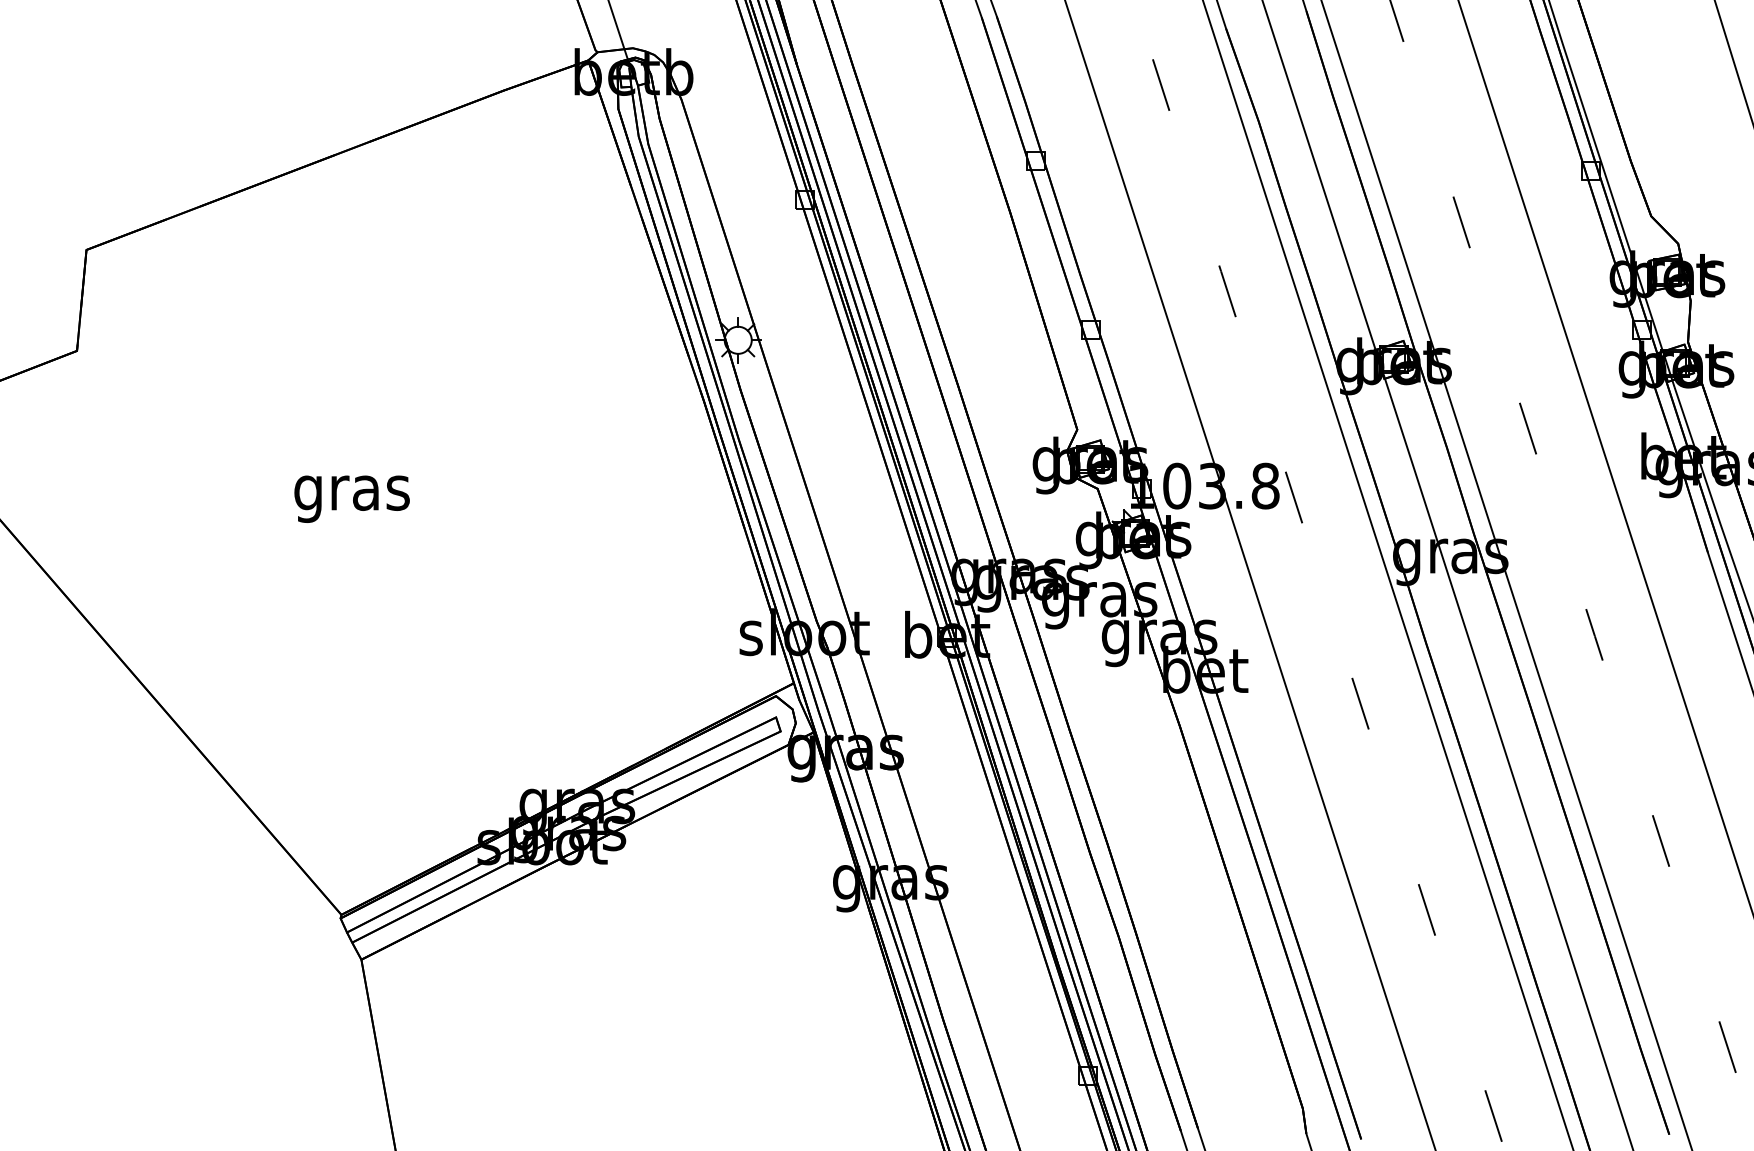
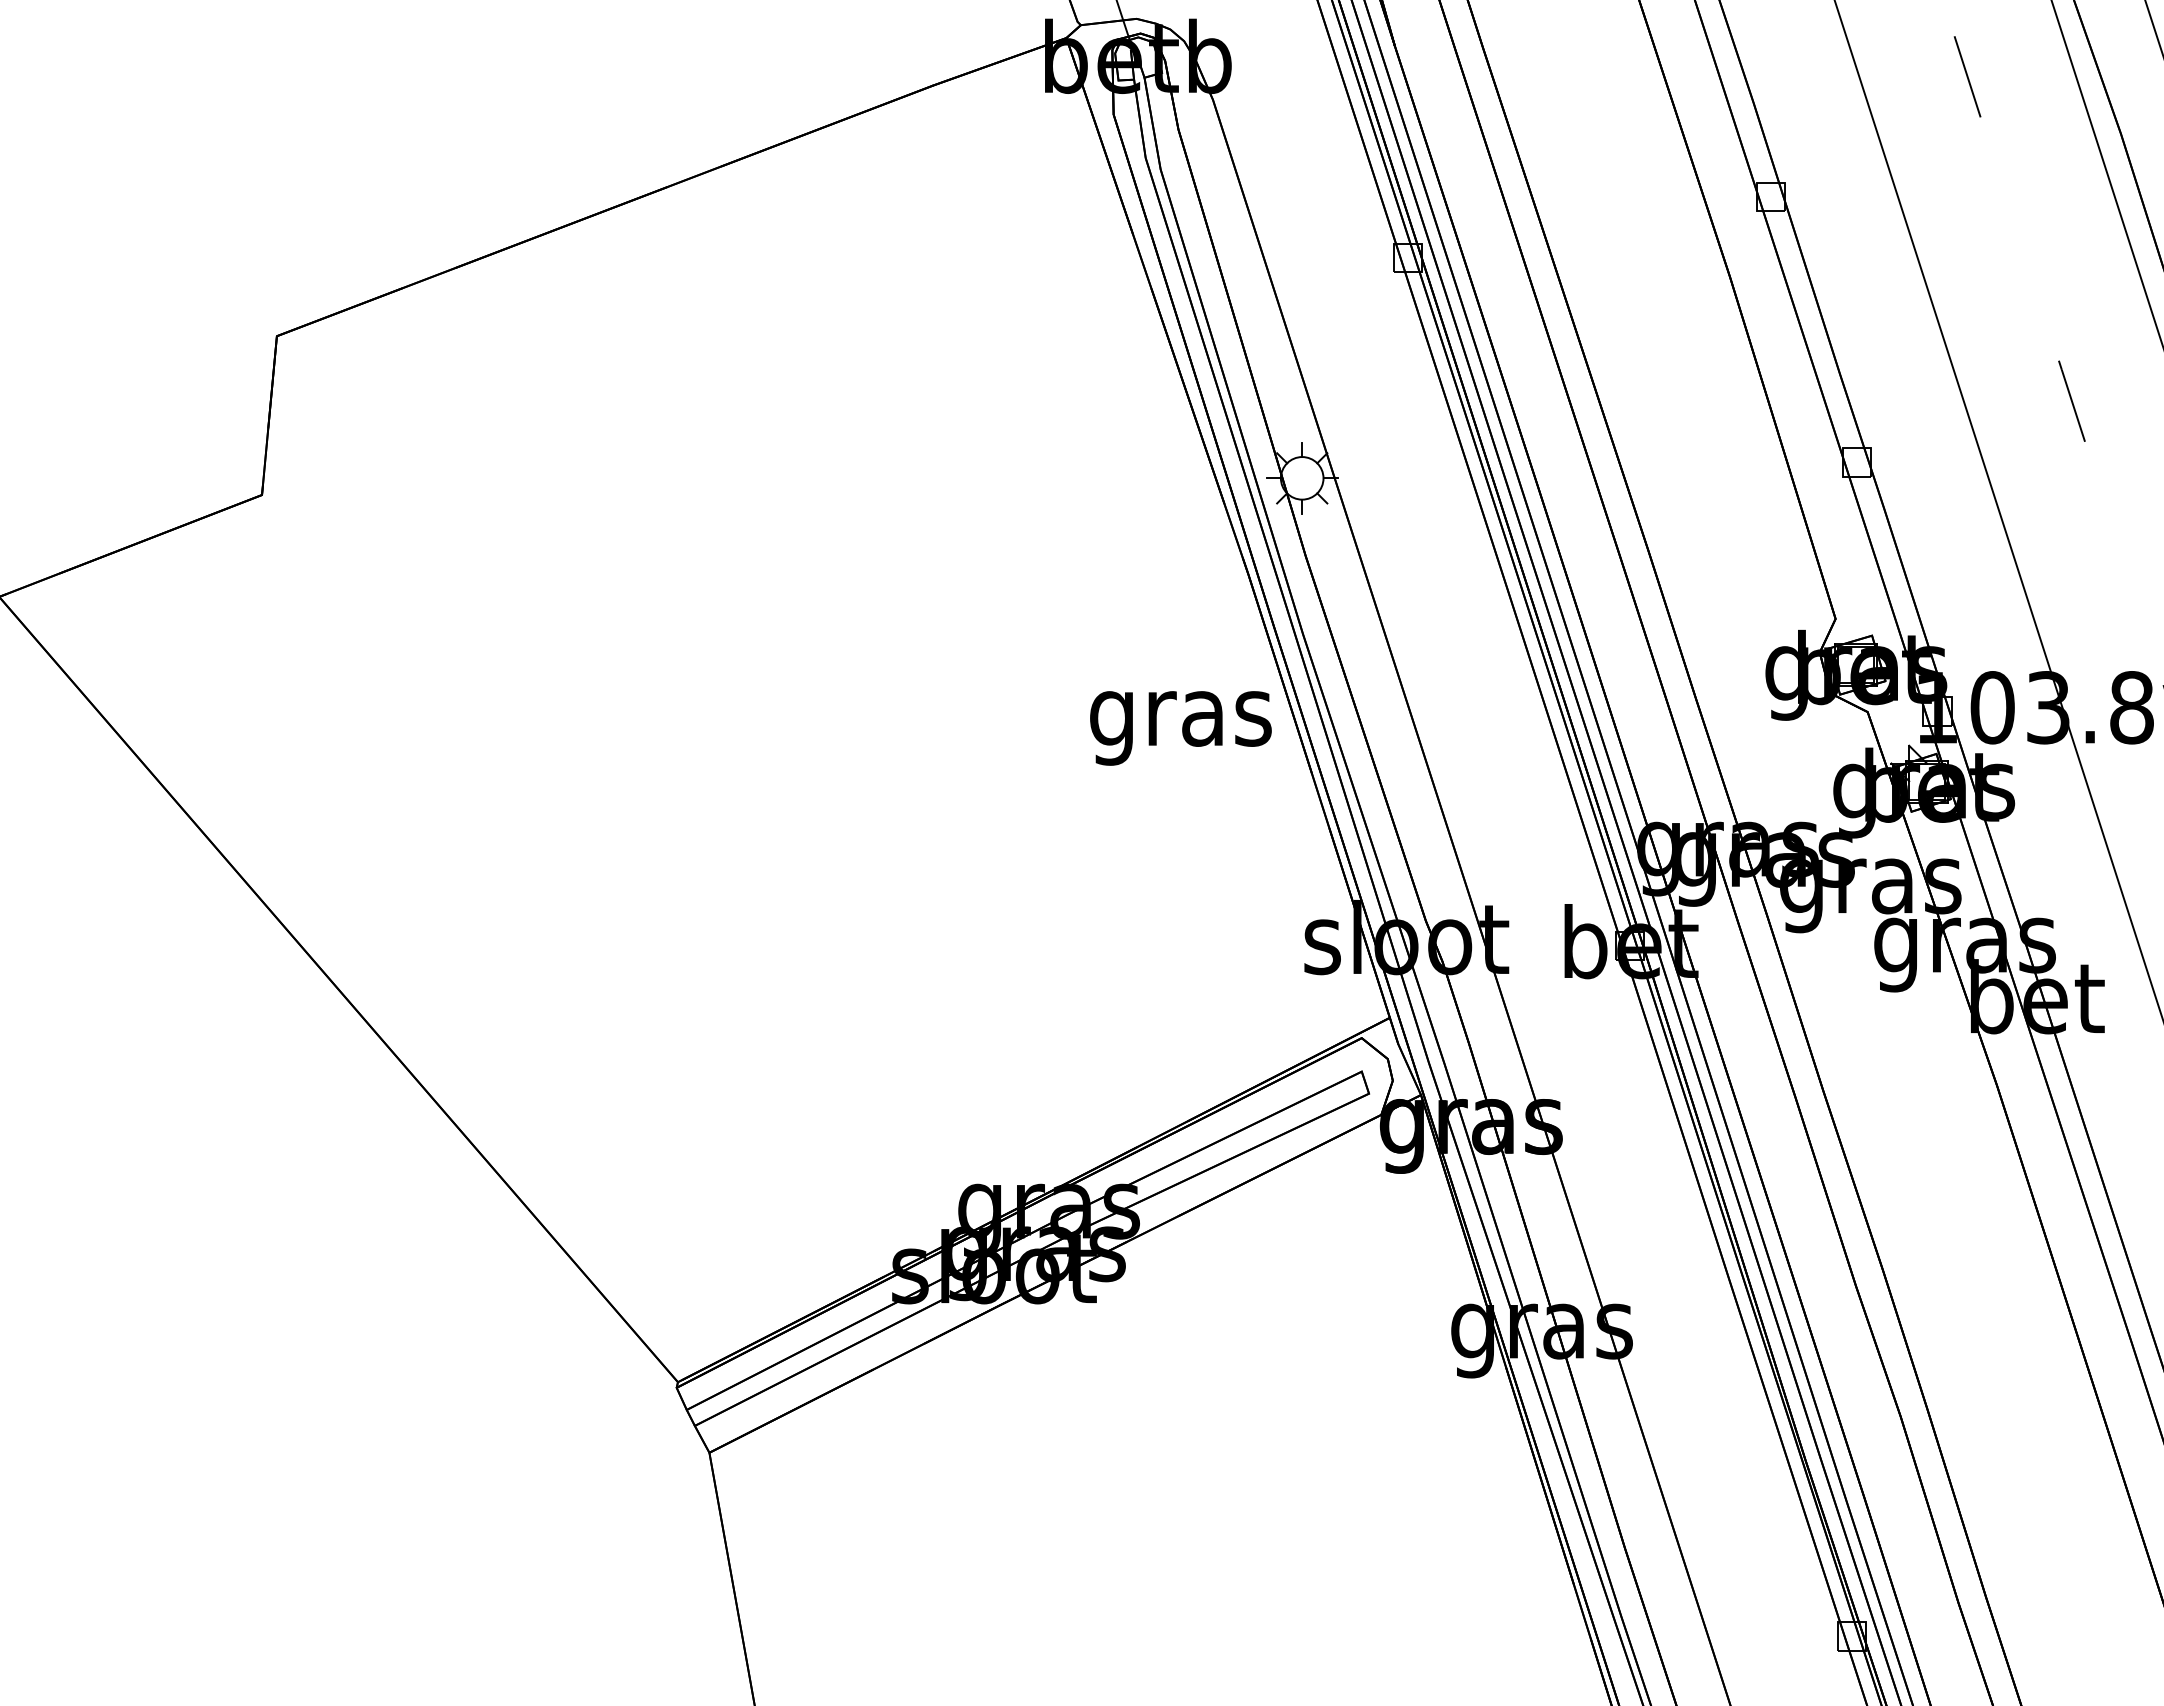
text: (351, 498) -> (1179, 727), moved

